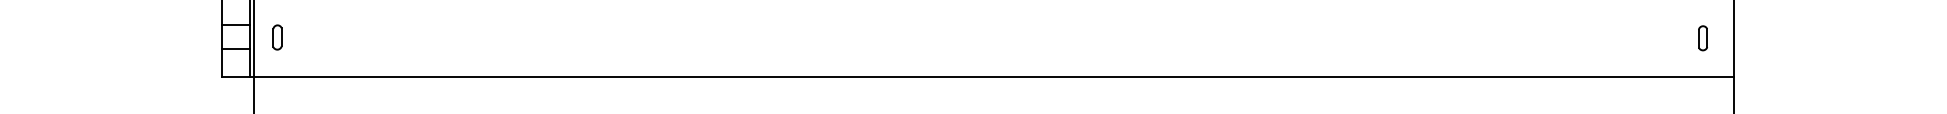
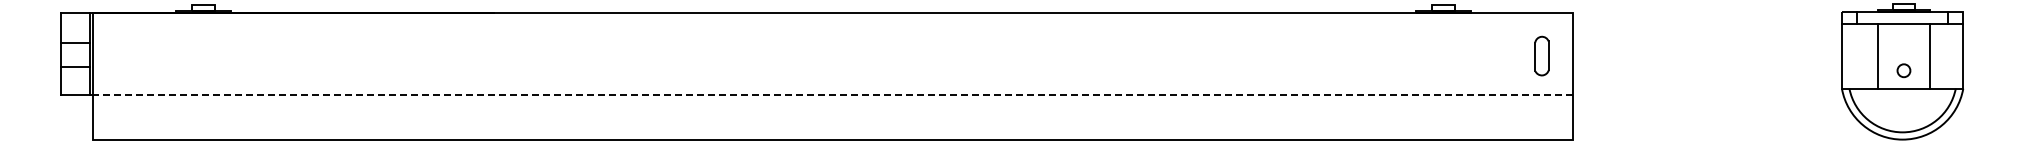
part: (277, 37) -> (116, 55), removed
part: (1703, 37) -> (1542, 55), size x1.6
line: (993, 76) -> (832, 94), solid -> dashed

